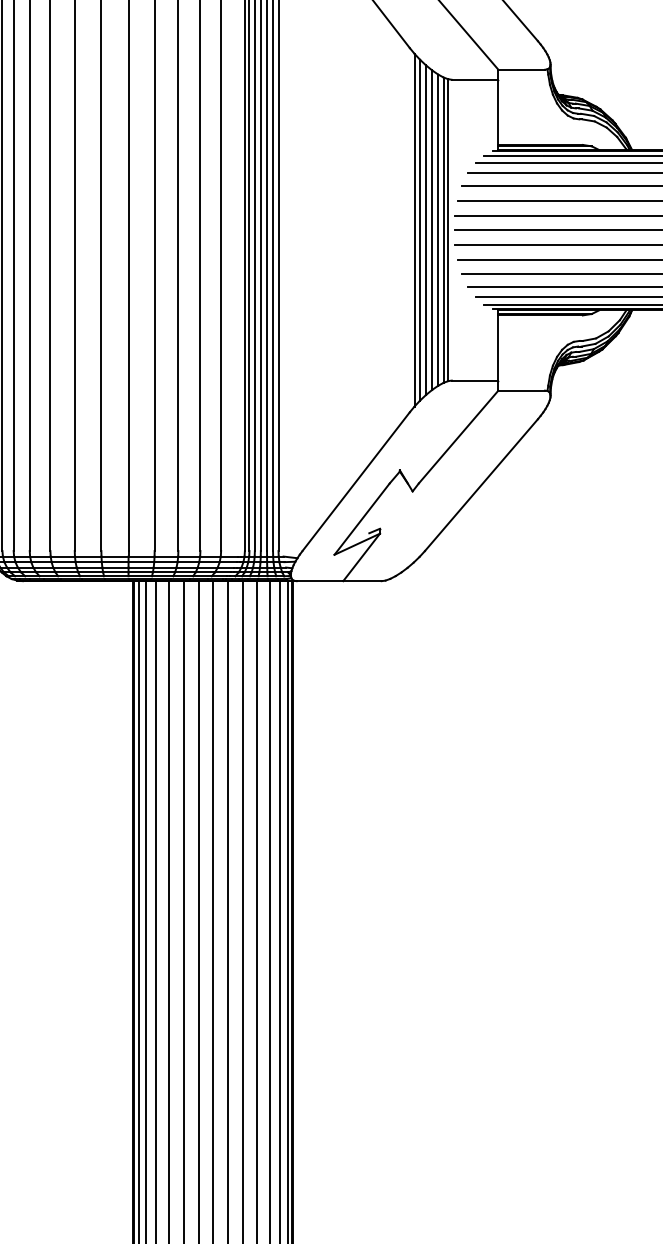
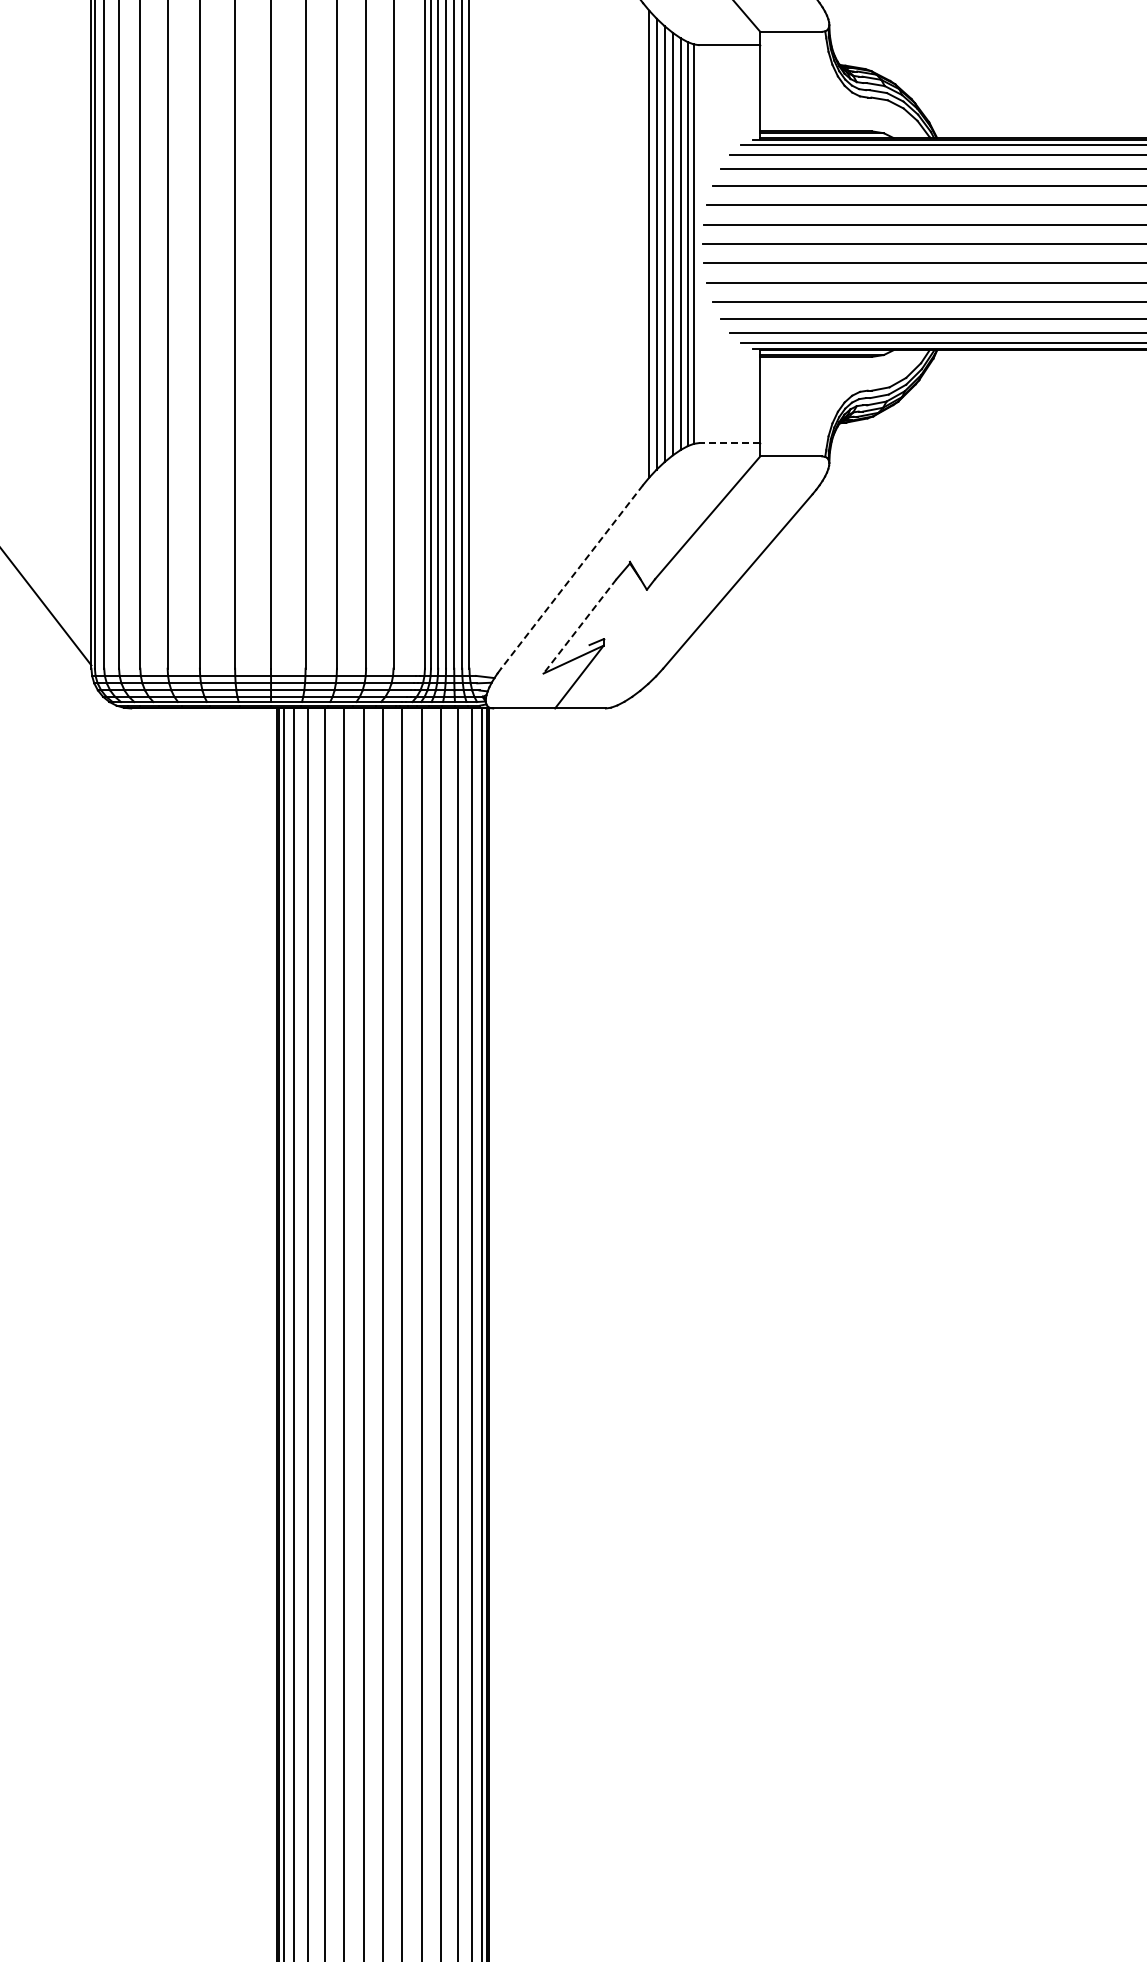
line: (475, 380) -> (729, 443), solid -> dashed
line: (355, 482) -> (571, 577), solid -> dashed
line: (362, 519) -> (580, 626), solid -> dashed

